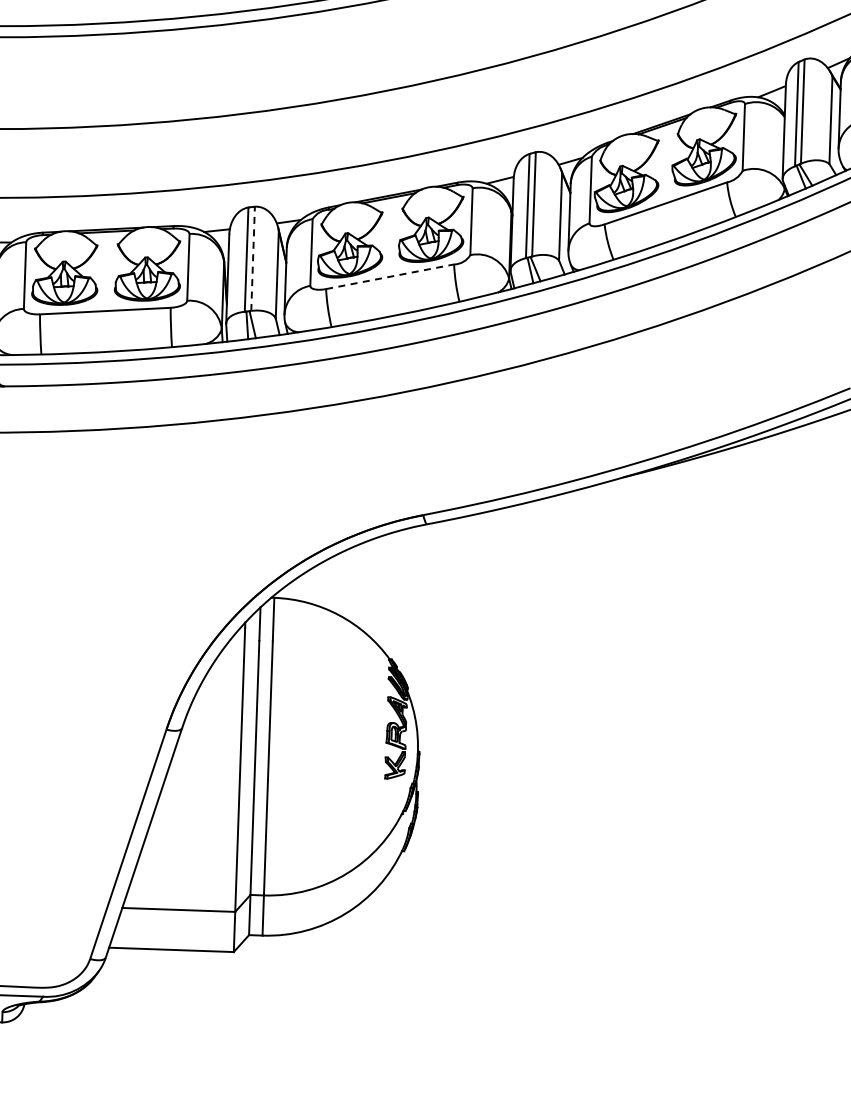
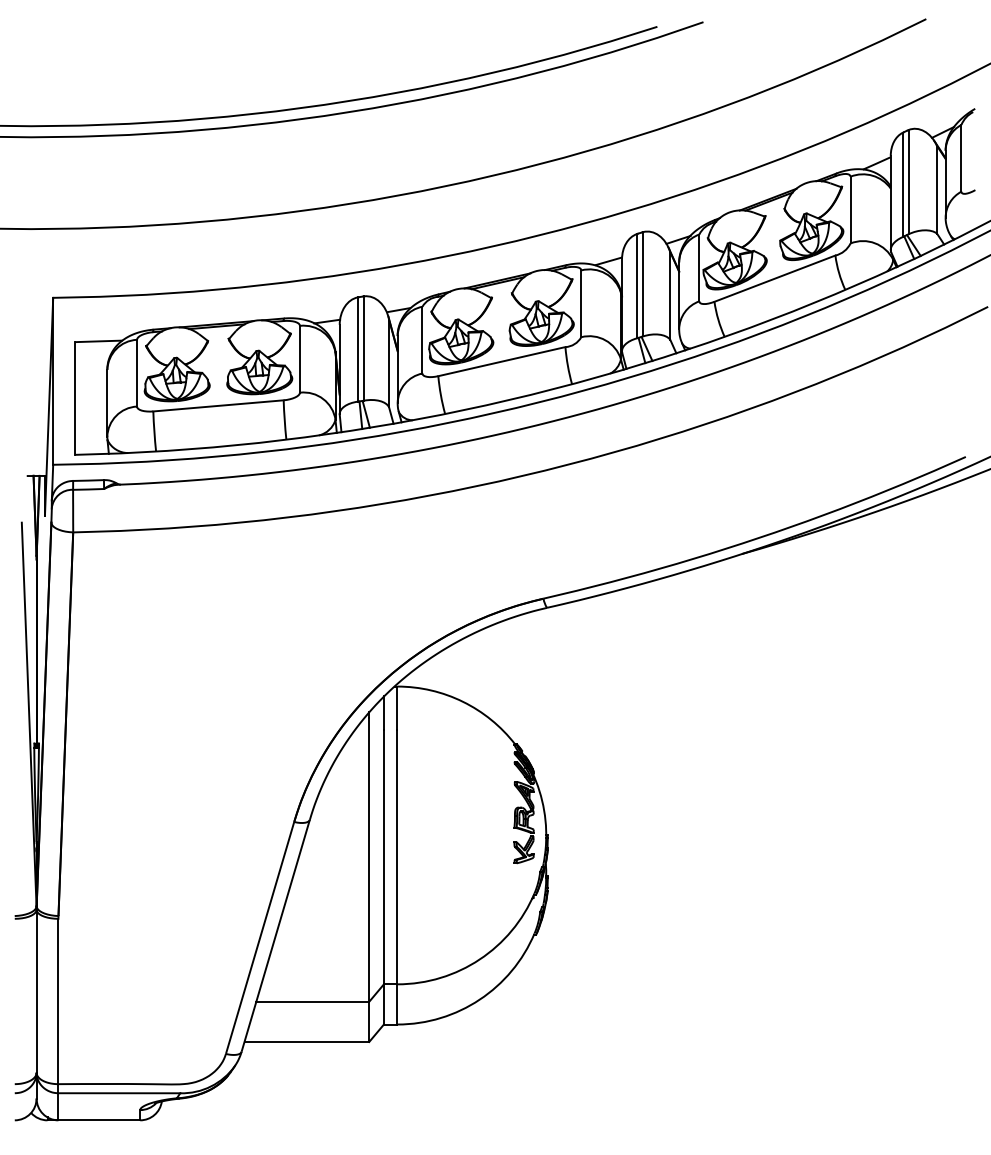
line: (253, 258) -> (364, 348), dashed -> solid
line: (390, 276) -> (502, 361), dashed -> solid

